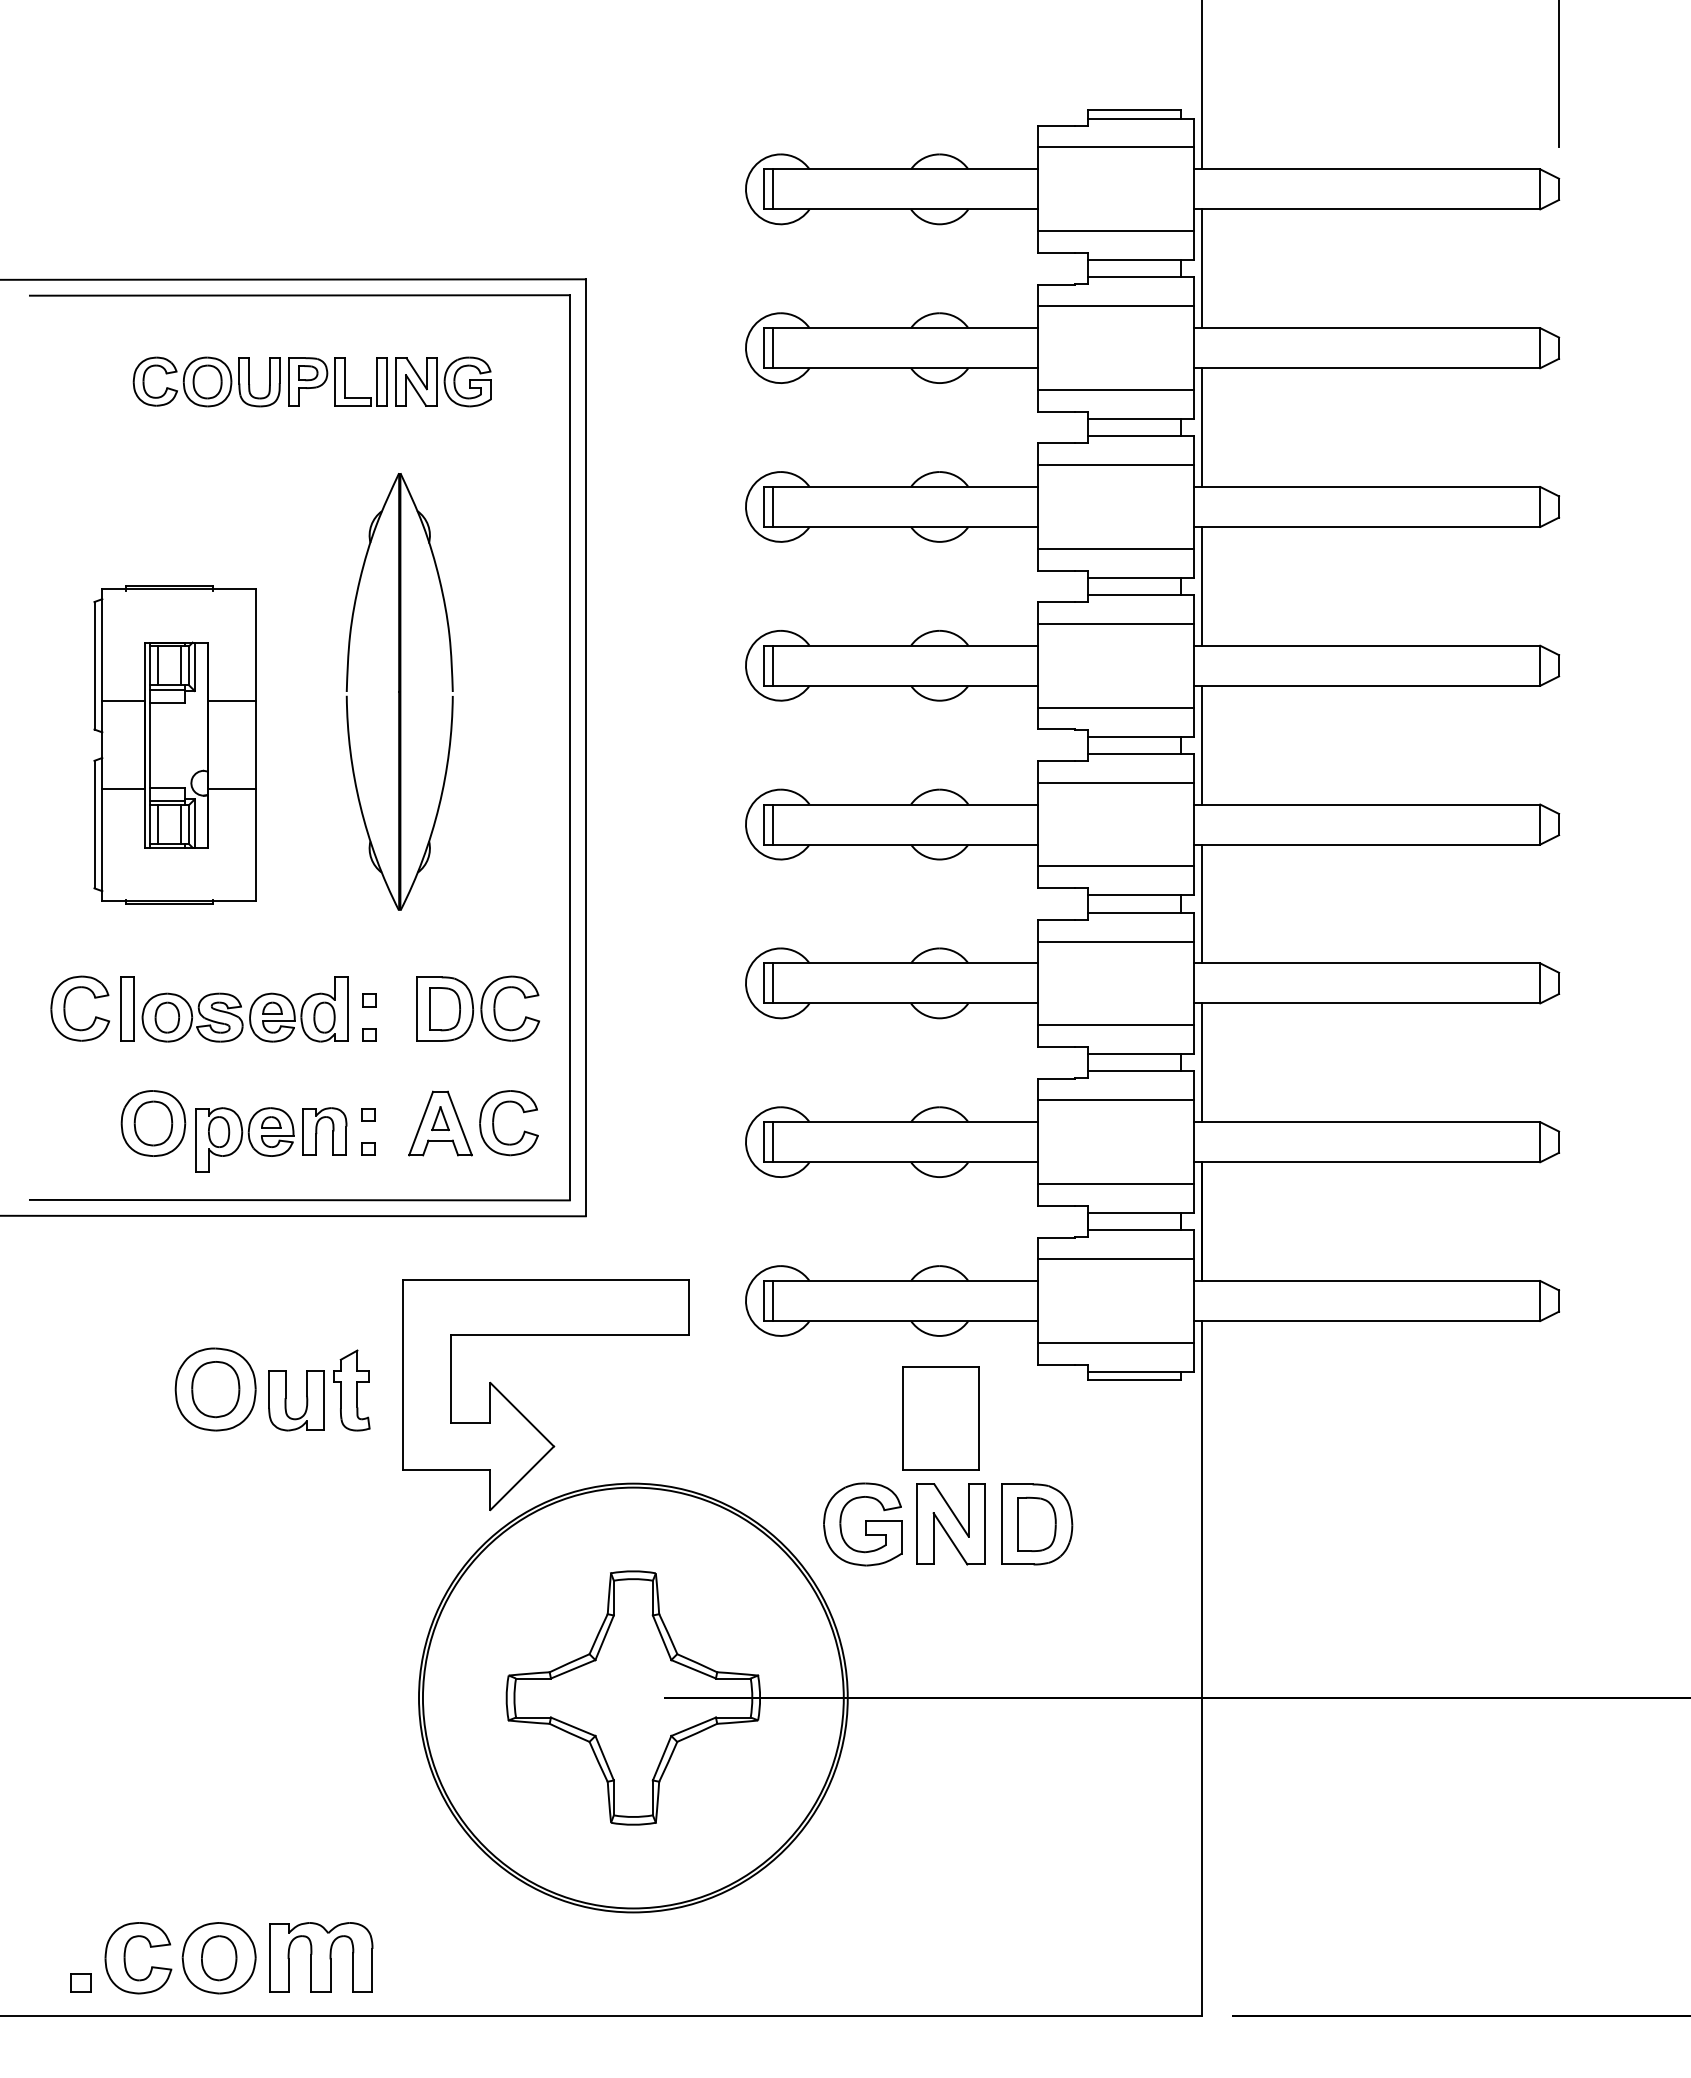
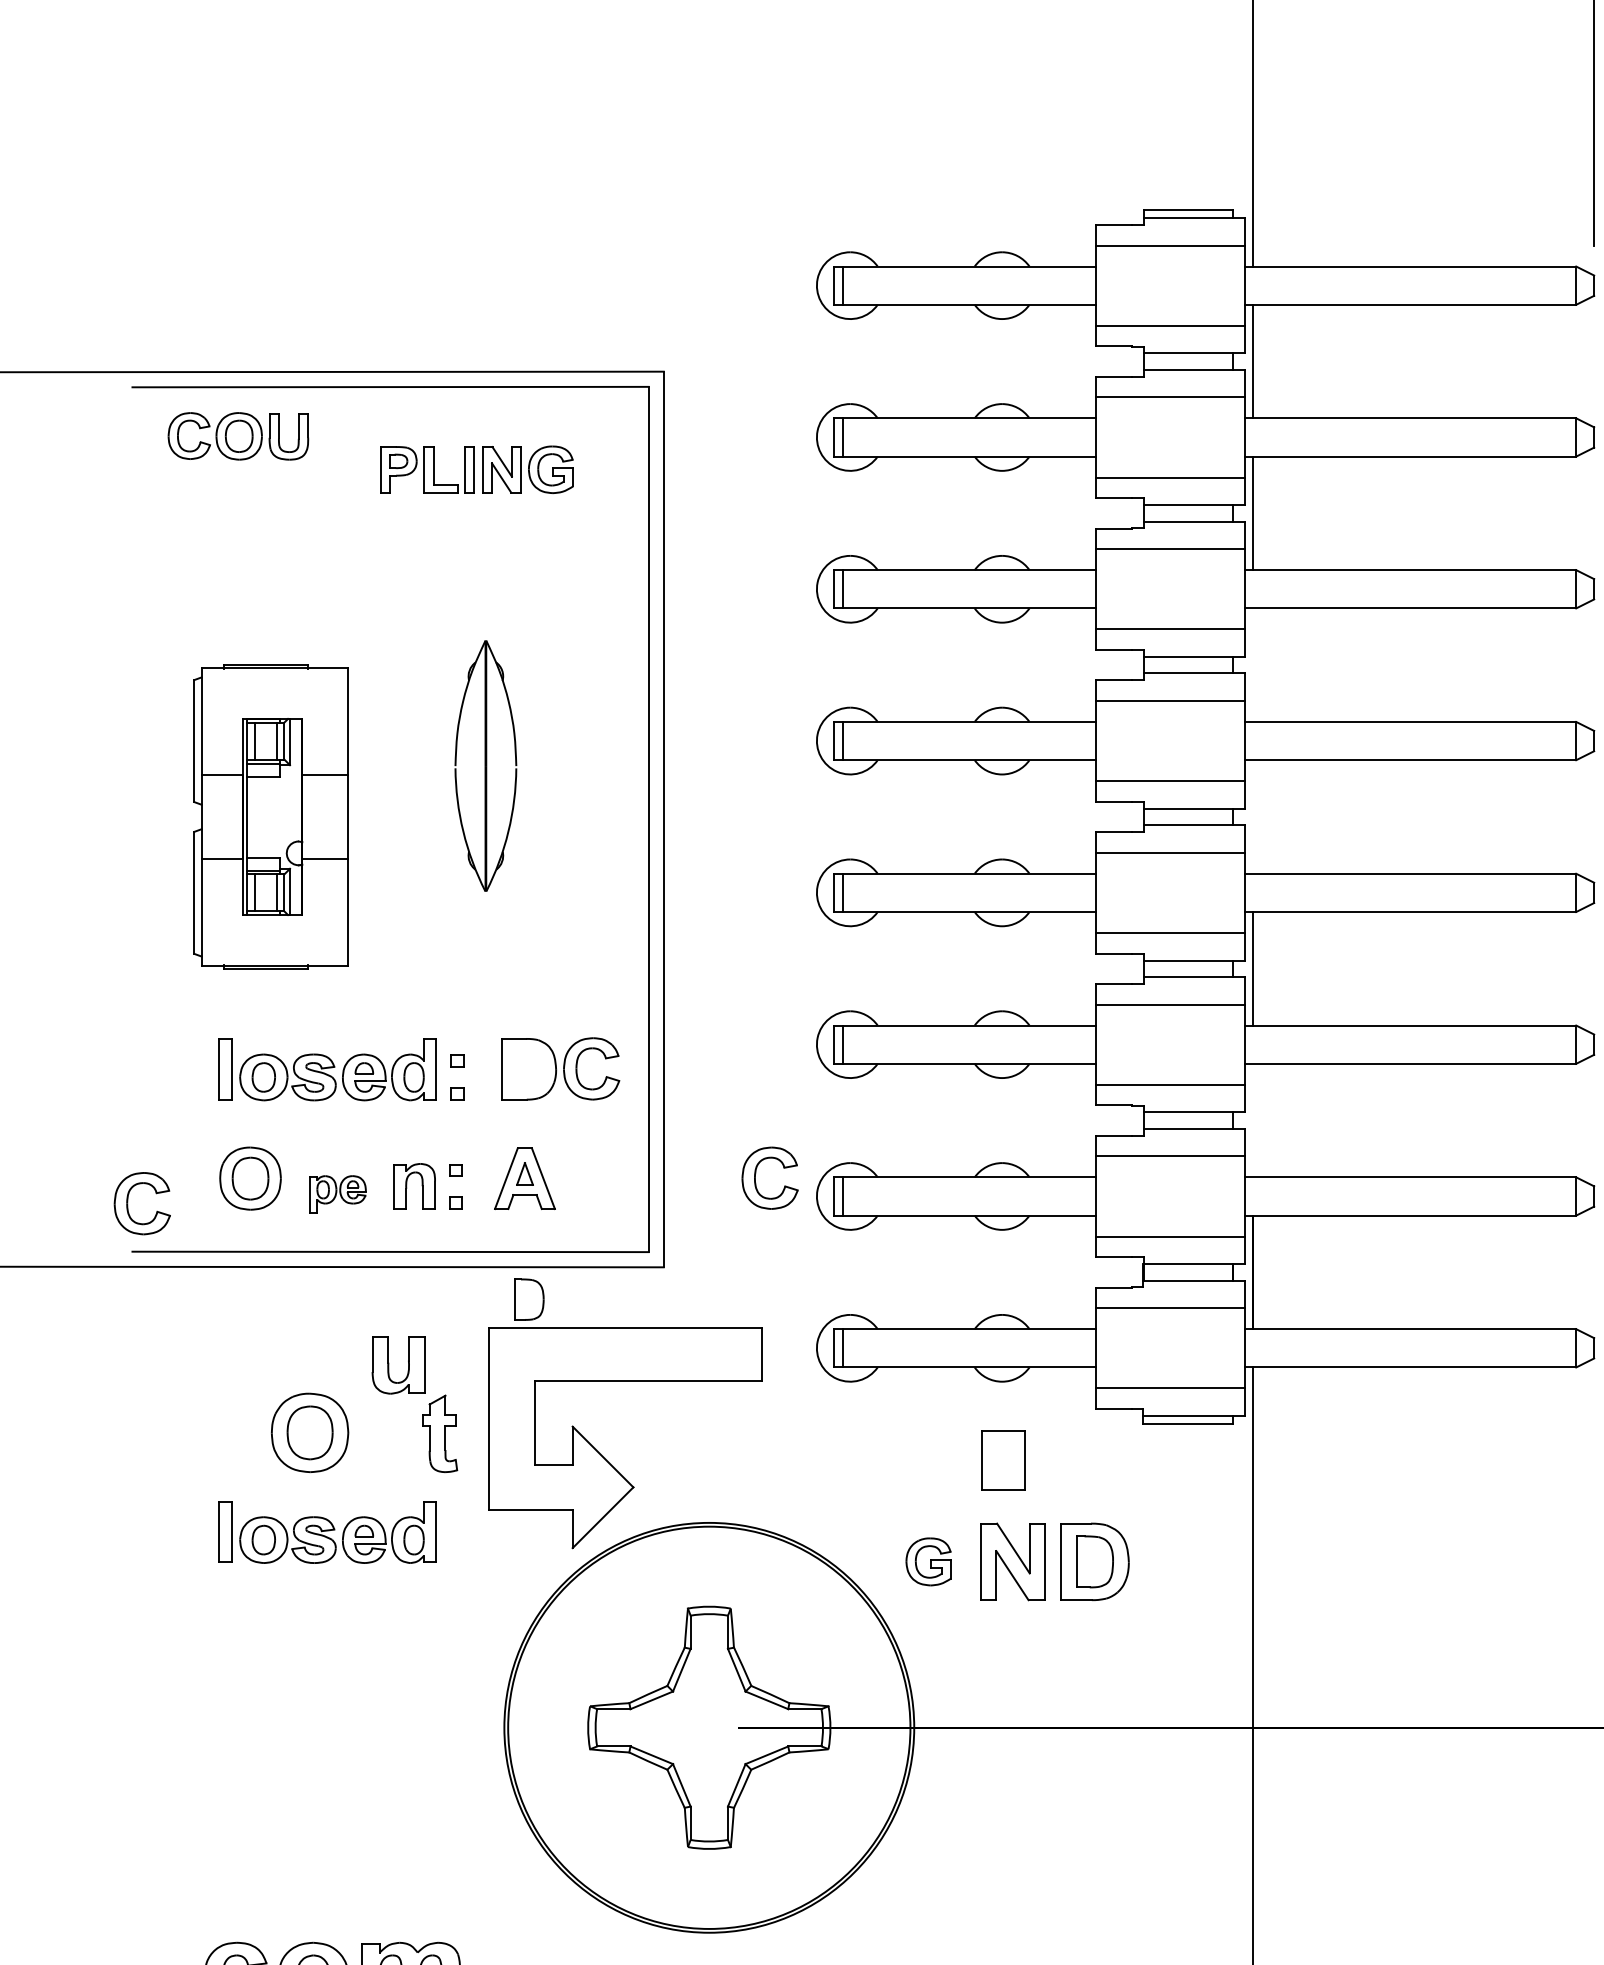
part: (206, 381) -> (238, 435), moved
line: (1201, 585) -> (1252, 664), removed
part: (399, 691) -> (485, 765), size x0.6
line: (1201, 744) -> (1252, 816), removed
part: (65, 1008) -> (128, 1203), moved
part: (444, 1009) -> (528, 1300), moved
line: (1201, 1062) -> (1252, 1120), removed
part: (494, 1125) -> (756, 1180), moved
part: (244, 1139) -> (337, 1193), size x0.6
part: (286, 1400) -> (389, 1365), moved
part: (940, 1418) -> (1002, 1460), size x0.6
part: (234, 1493) -> (328, 1532), added
part: (862, 1524) -> (928, 1561), size x0.6

